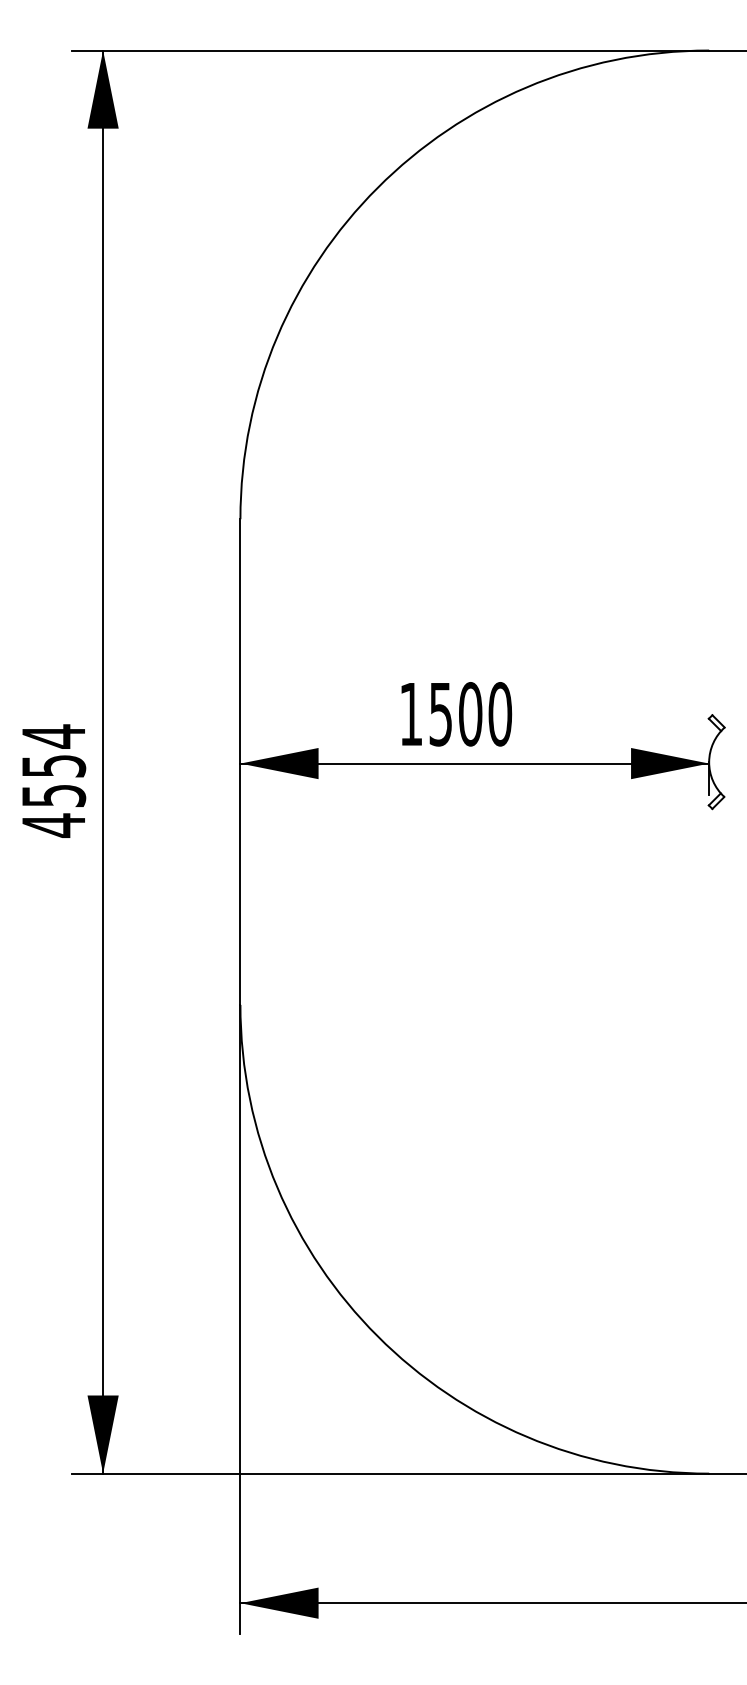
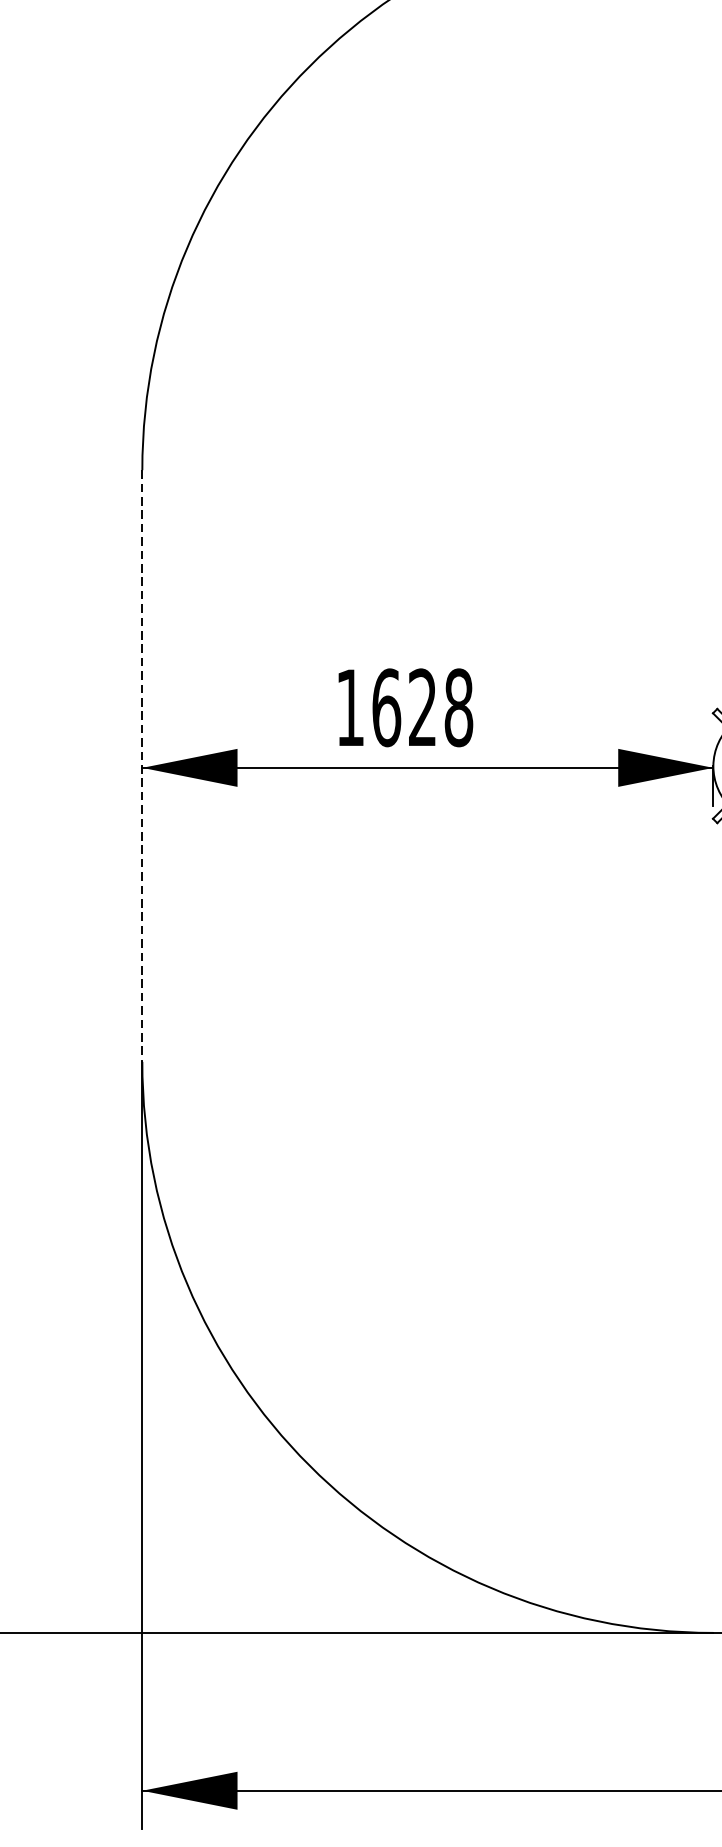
text: (470, 714) -> (422, 708), 1500 -> 1628
line: (240, 762) -> (142, 766), solid -> dashed

